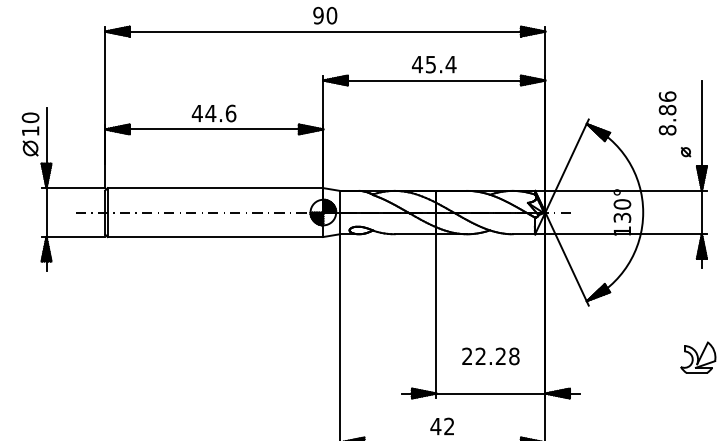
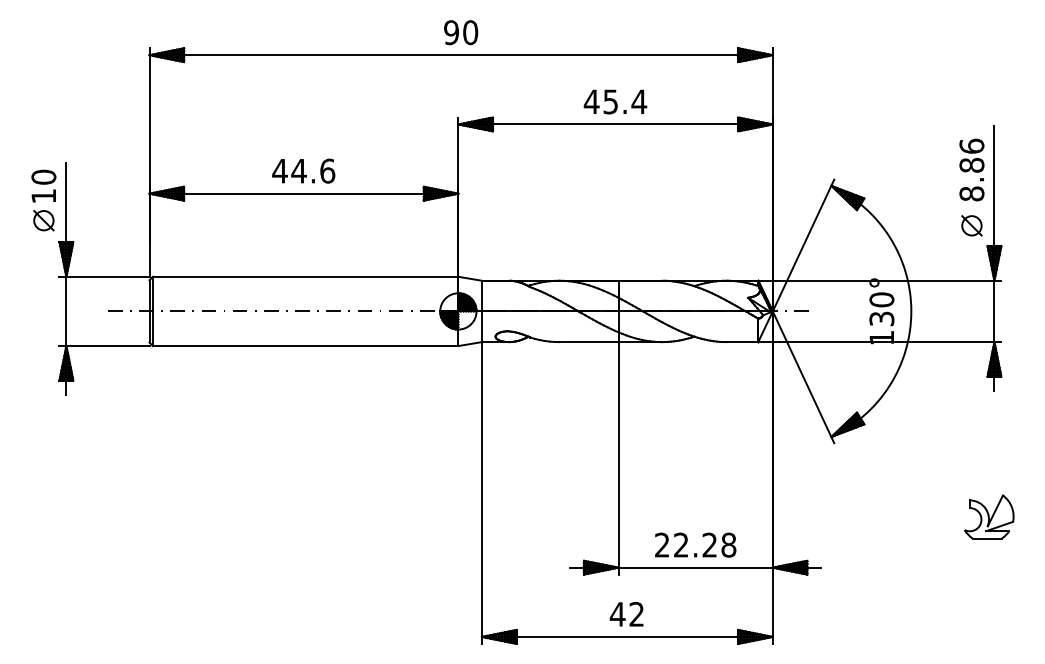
text: (667, 113) -> (971, 169), moved
part: (685, 151) -> (971, 225), size x1.67
text: (490, 355) -> (695, 544), moved

